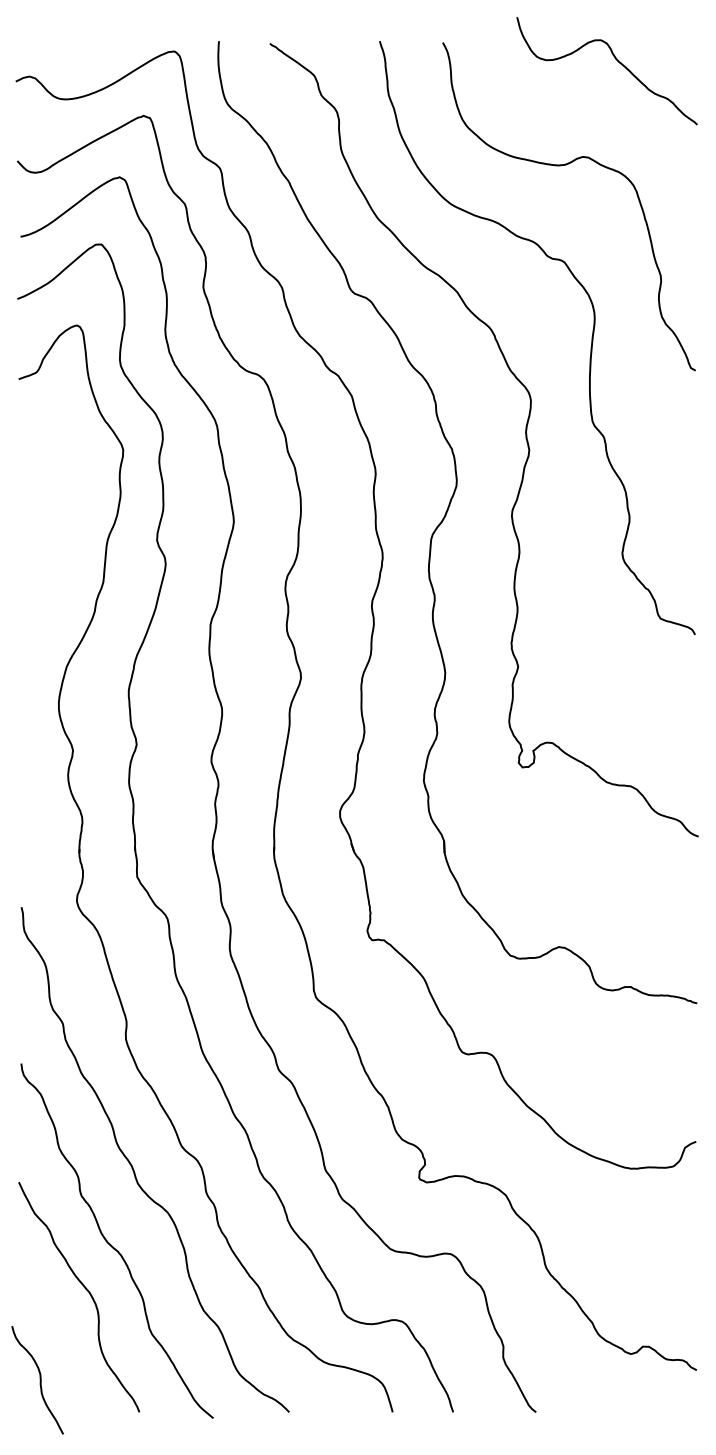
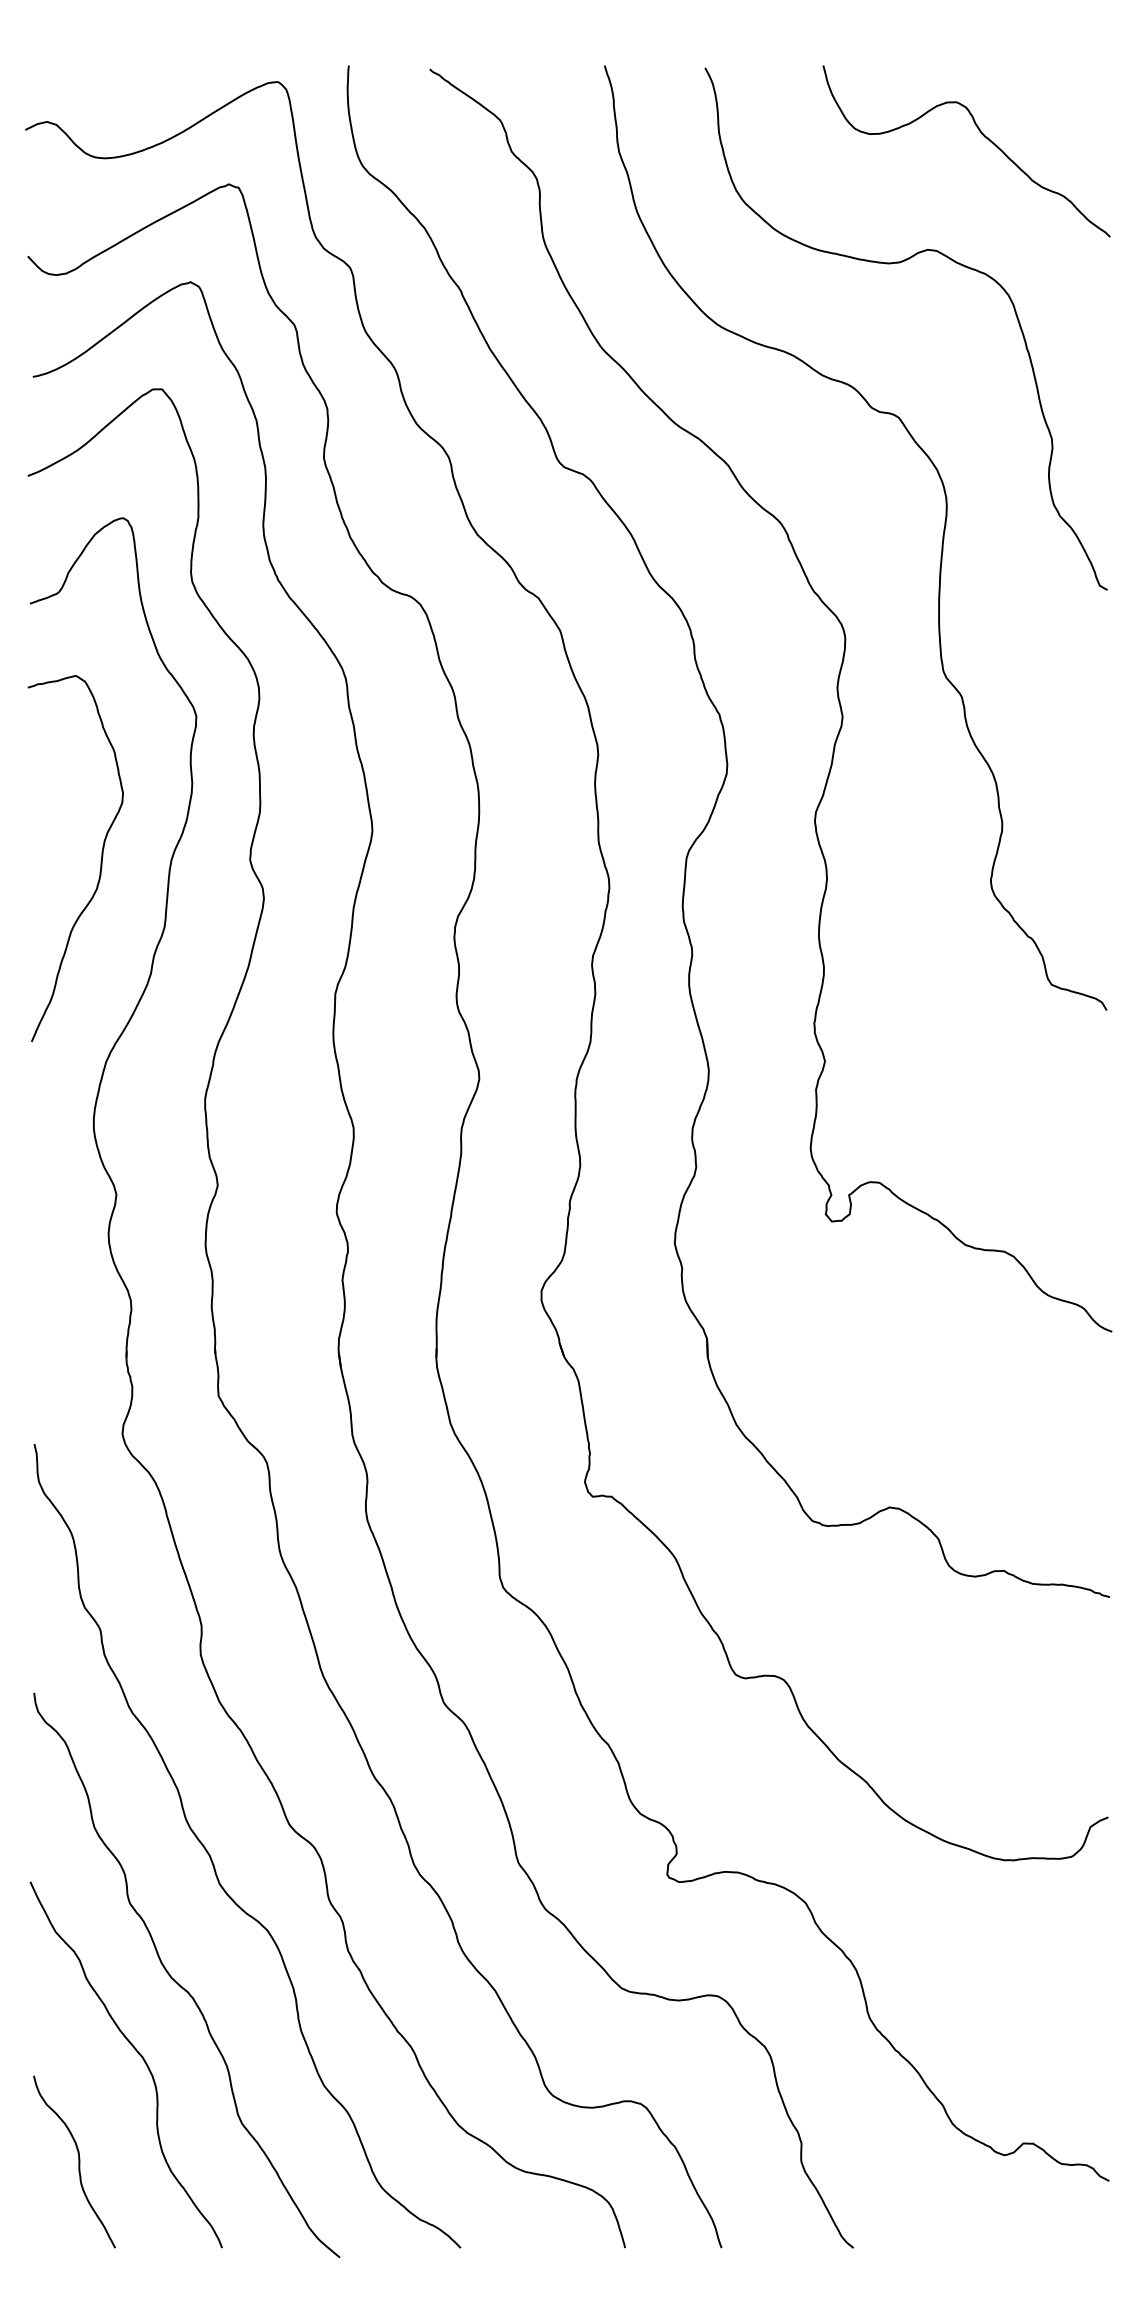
curve: (616, 60) -> (981, 134), moved
curve: (62, 541) -> (99, 861), added
curve: (39, 1380) -> (77, 2162), moved

